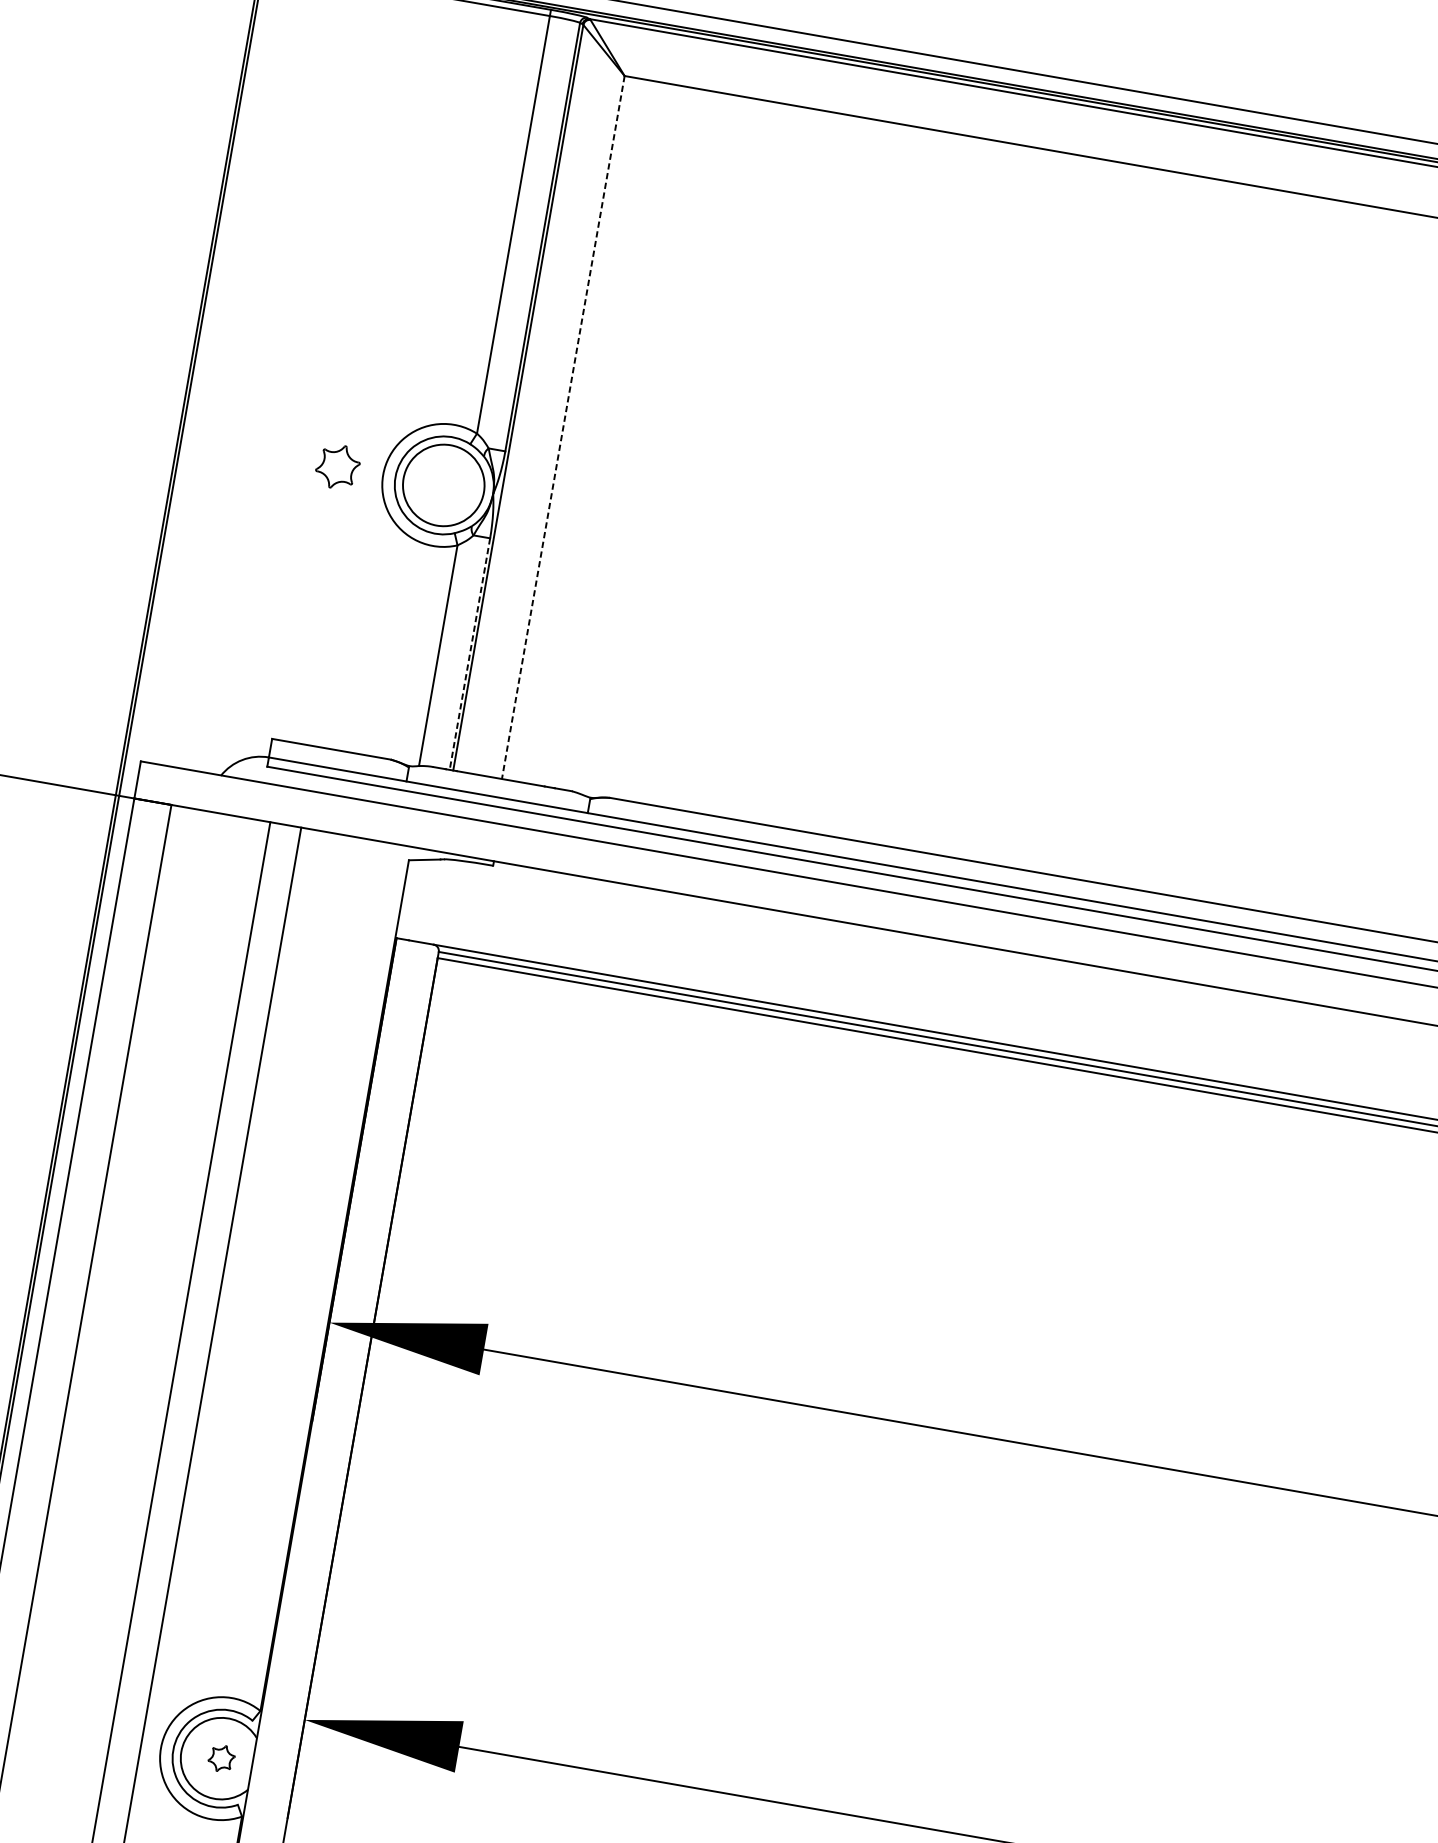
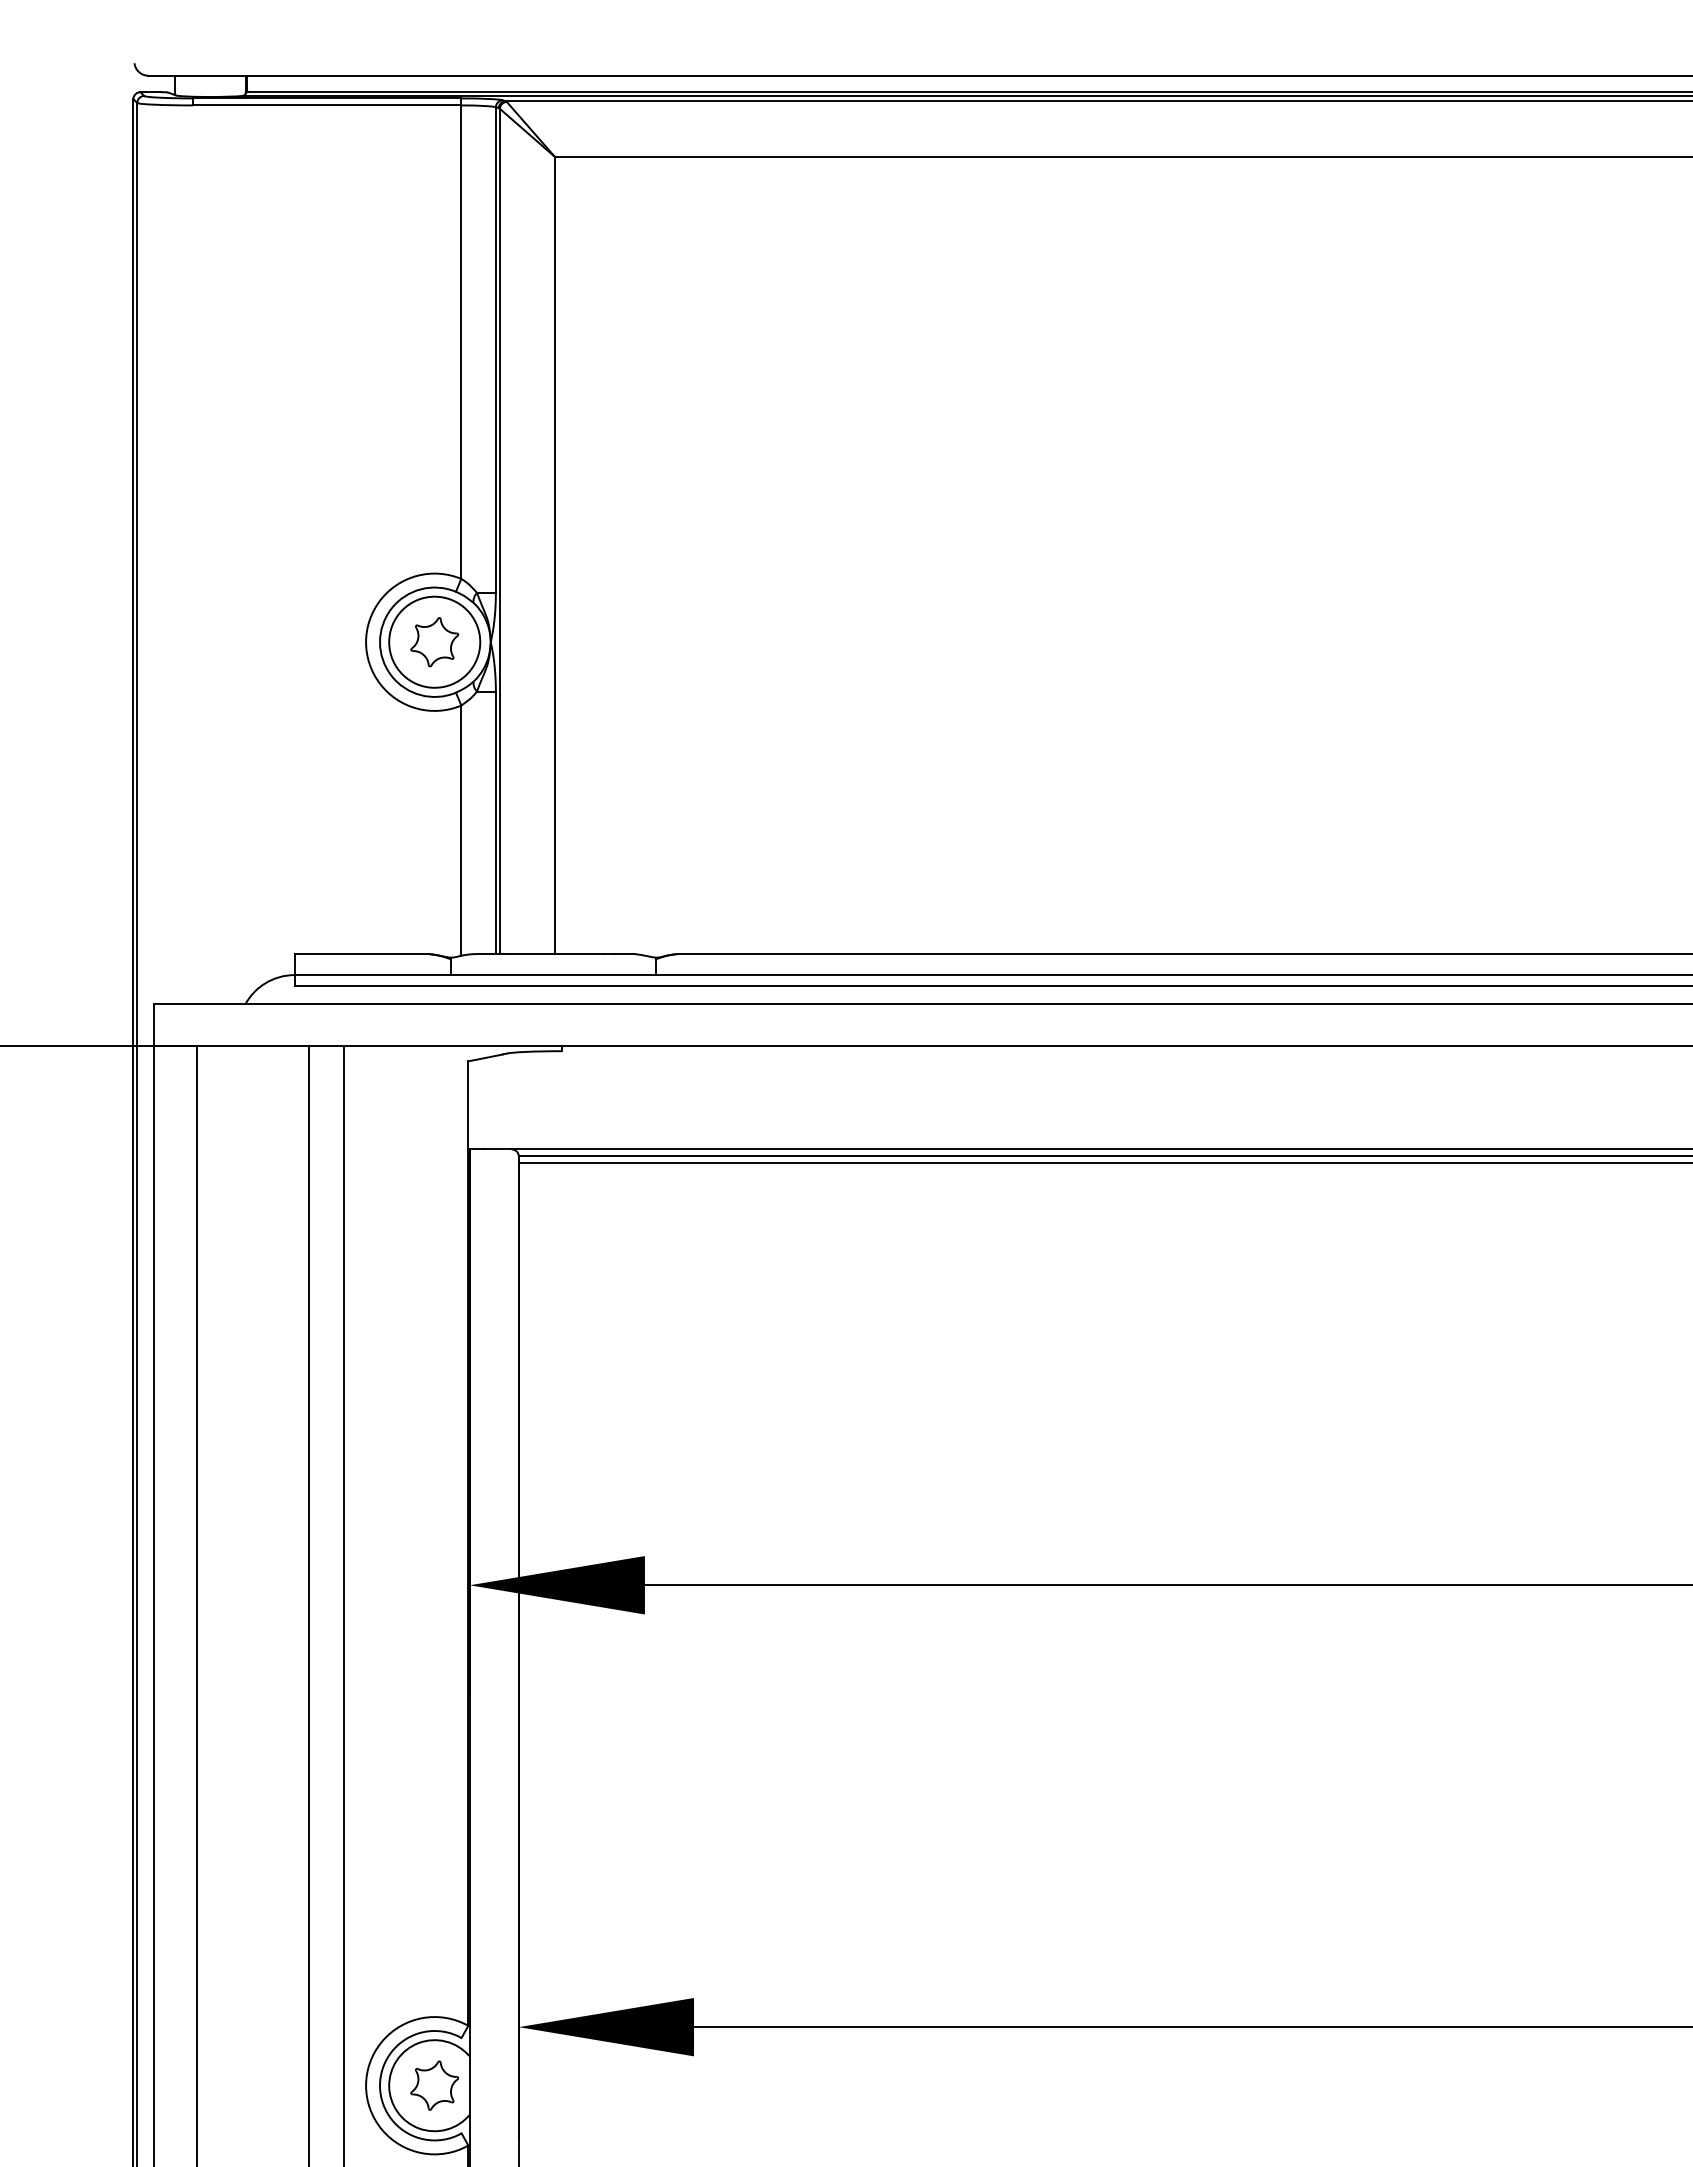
line: (563, 428) -> (555, 556), dashed -> solid
part: (337, 467) -> (434, 642), moved
line: (469, 654) -> (495, 823), dashed -> solid
part: (221, 1758) -> (434, 2085), size x1.67

